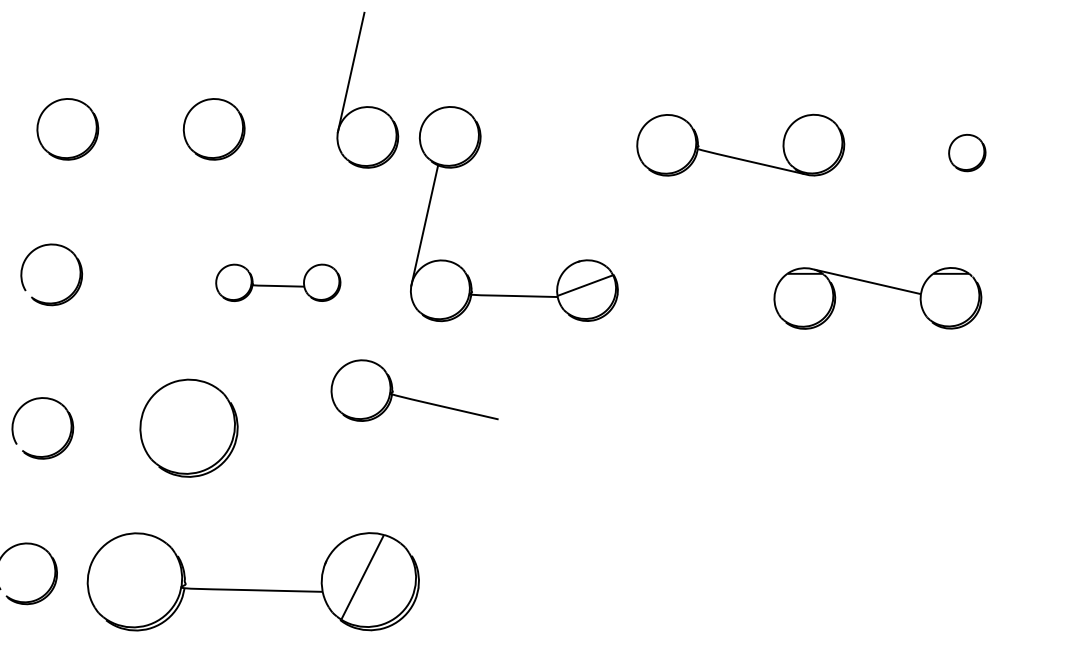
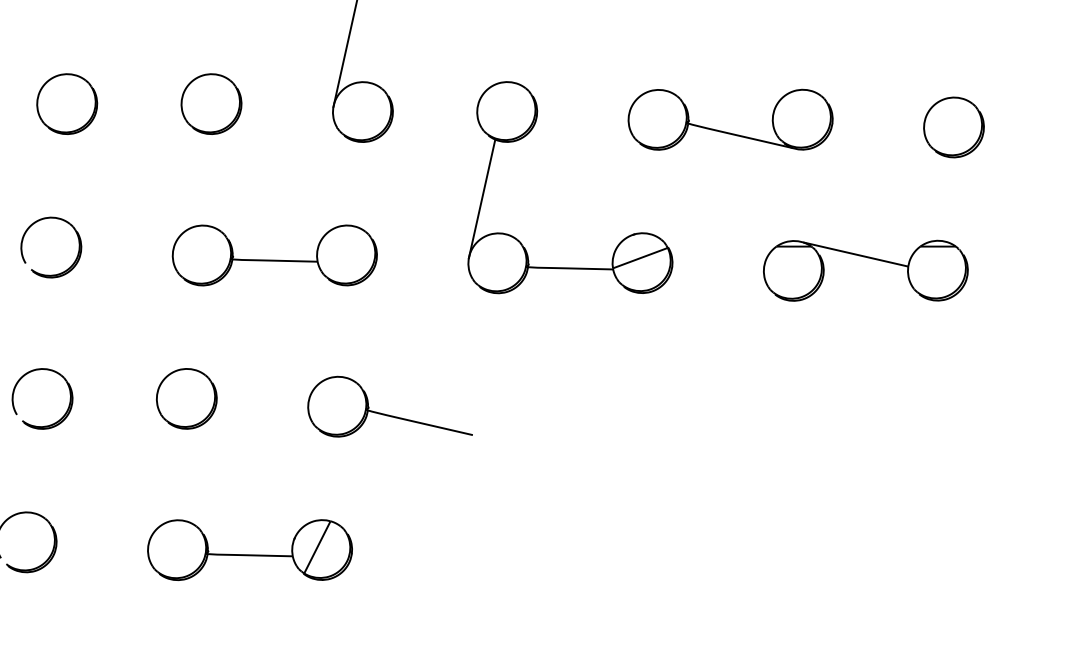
part: (966, 153) -> (953, 127), size x1.67
part: (469, 162) -> (526, 136), moved
part: (278, 282) -> (274, 255), size x1.67
part: (412, 398) -> (388, 414), moved
part: (188, 427) -> (186, 398), size x0.62
part: (252, 581) -> (249, 549), size x0.62

